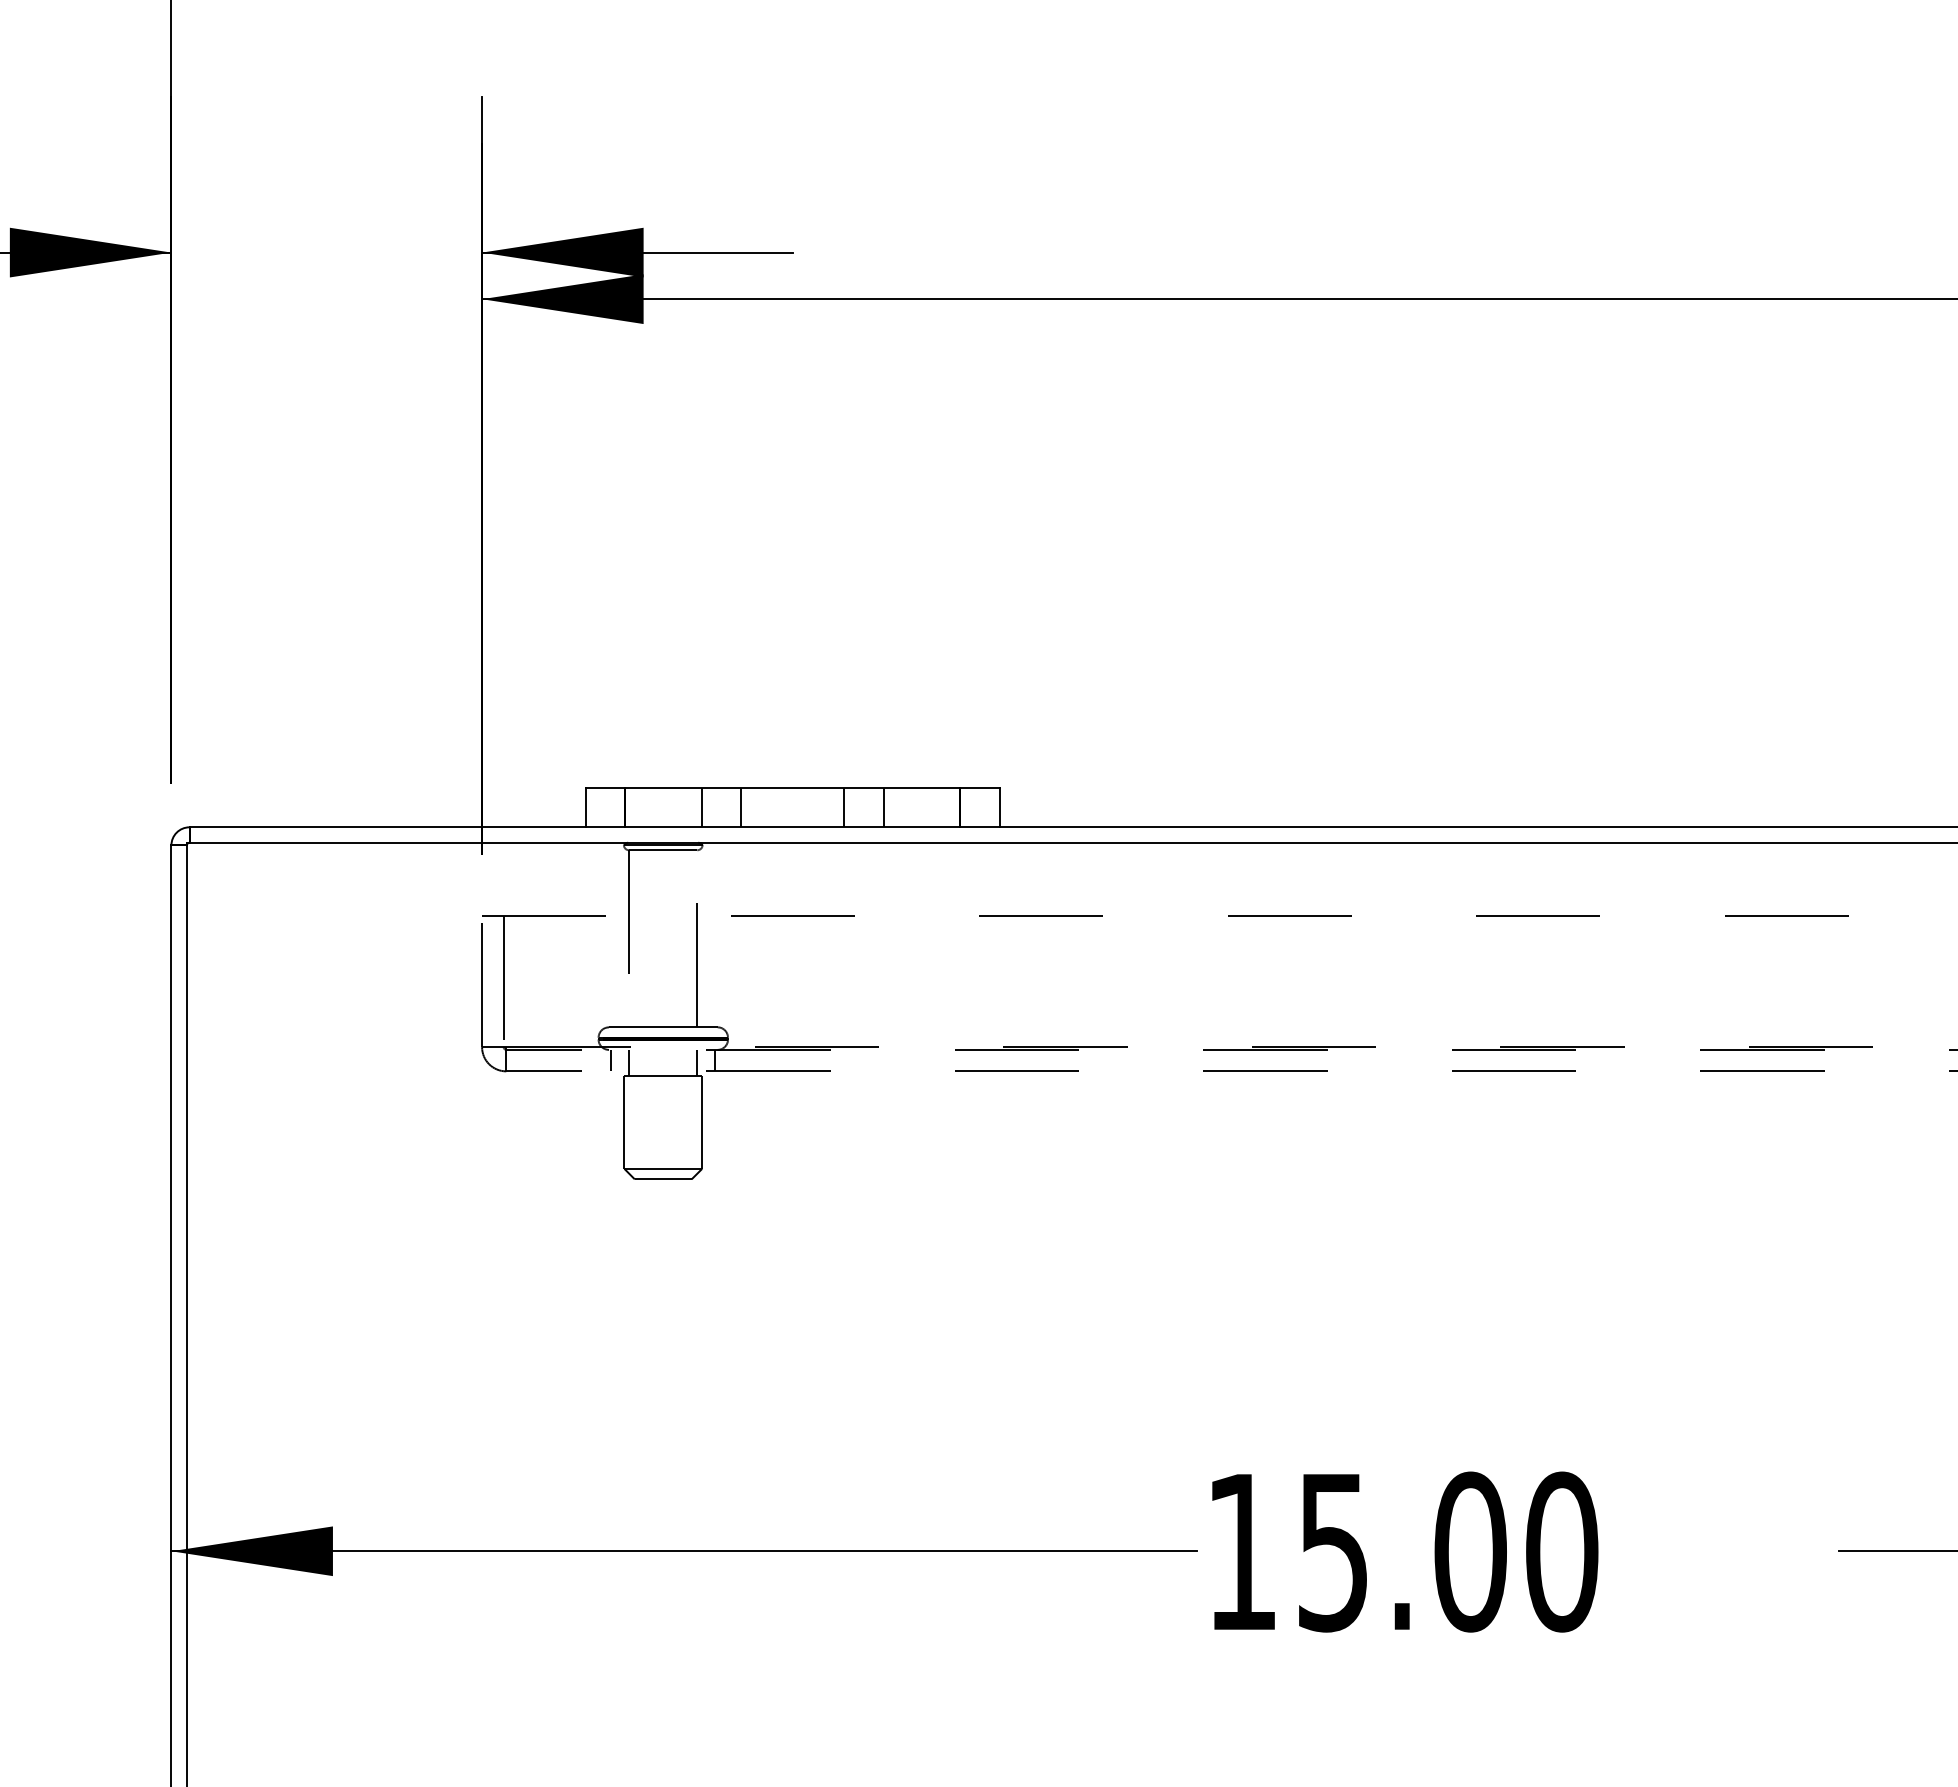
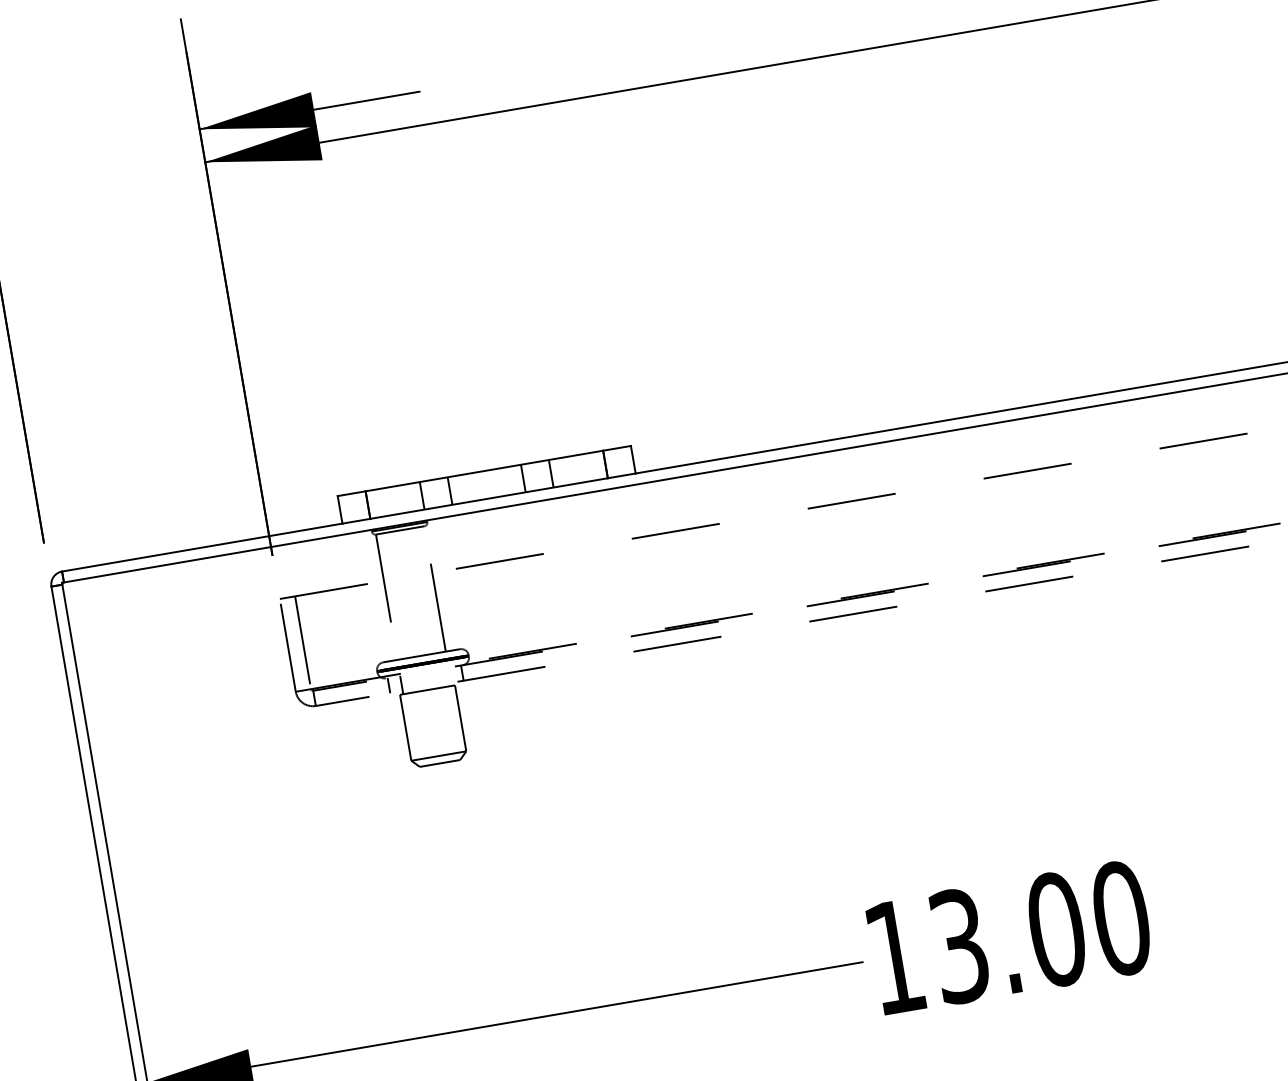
line: (697, 1062) -> (450, 676), removed
text: (1333, 1551) -> (959, 945), 15.00 -> 13.00

